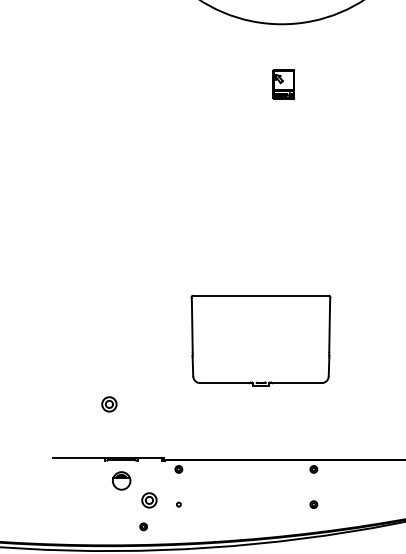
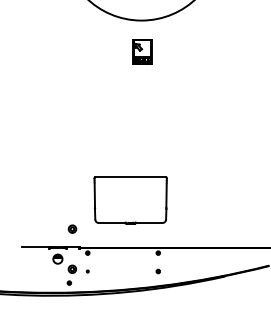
part: (283, 83) -> (142, 51), size x1.67
part: (260, 339) -> (130, 200), moved
part: (109, 403) -> (72, 228), moved

